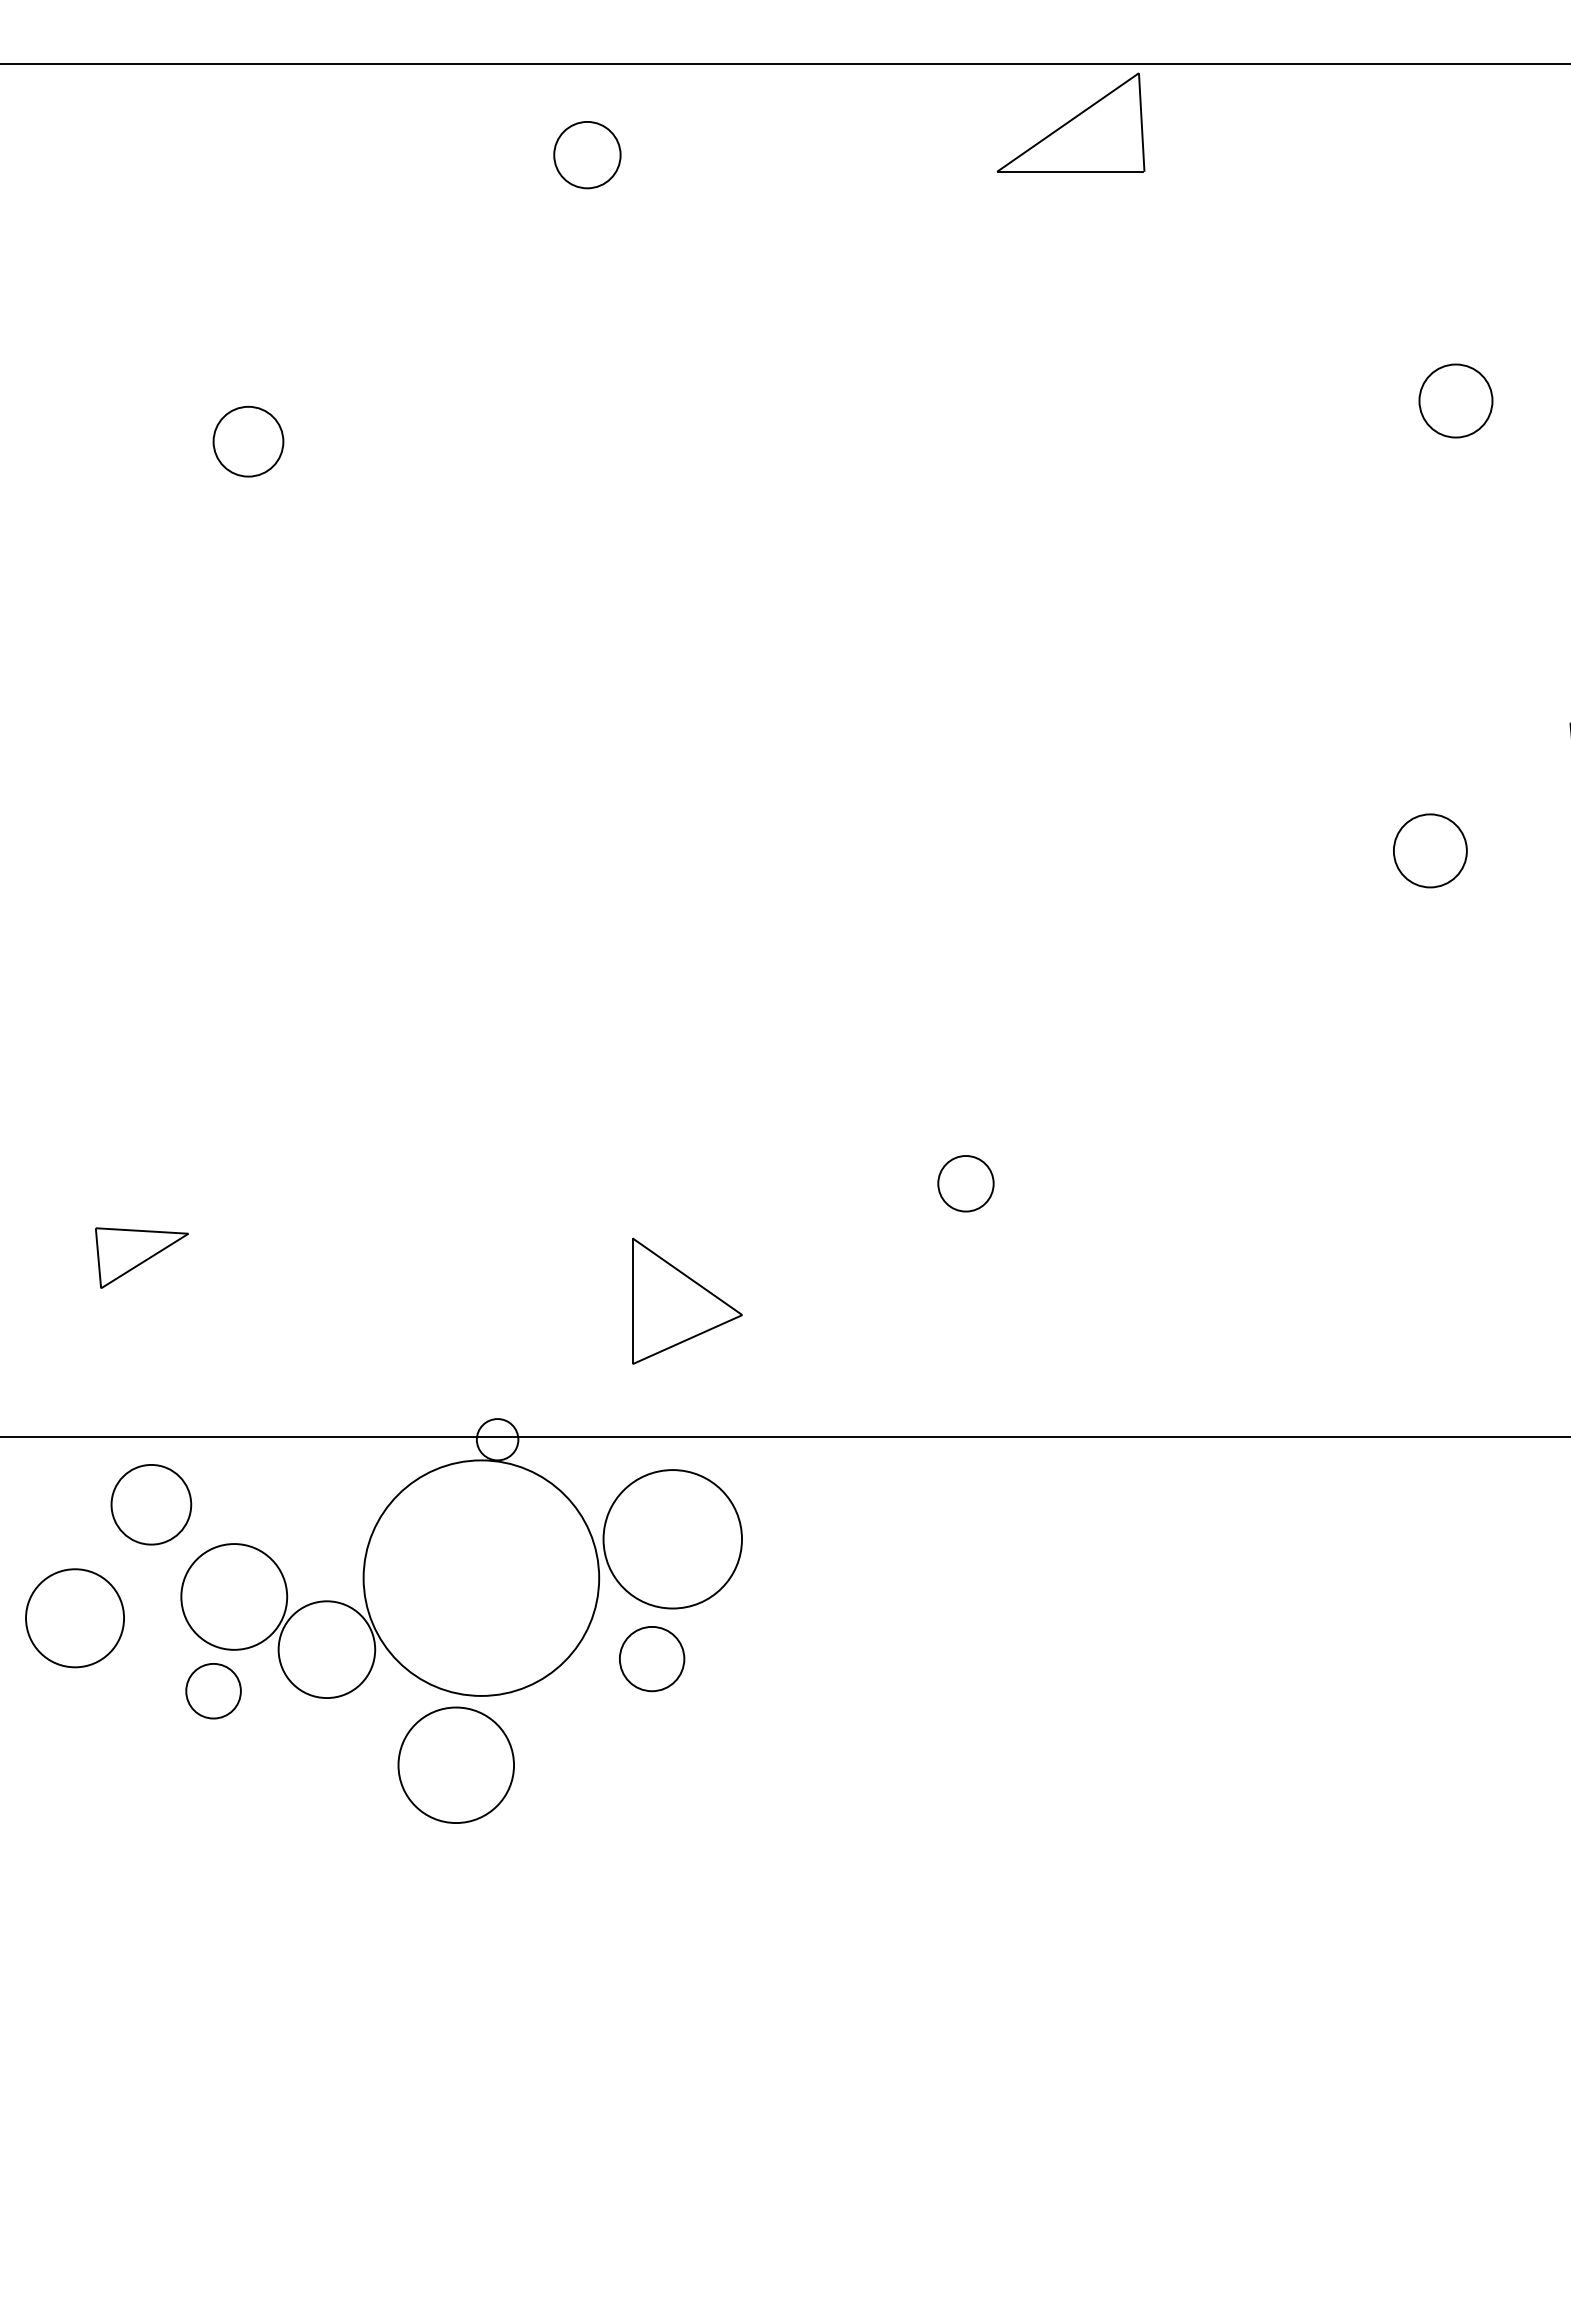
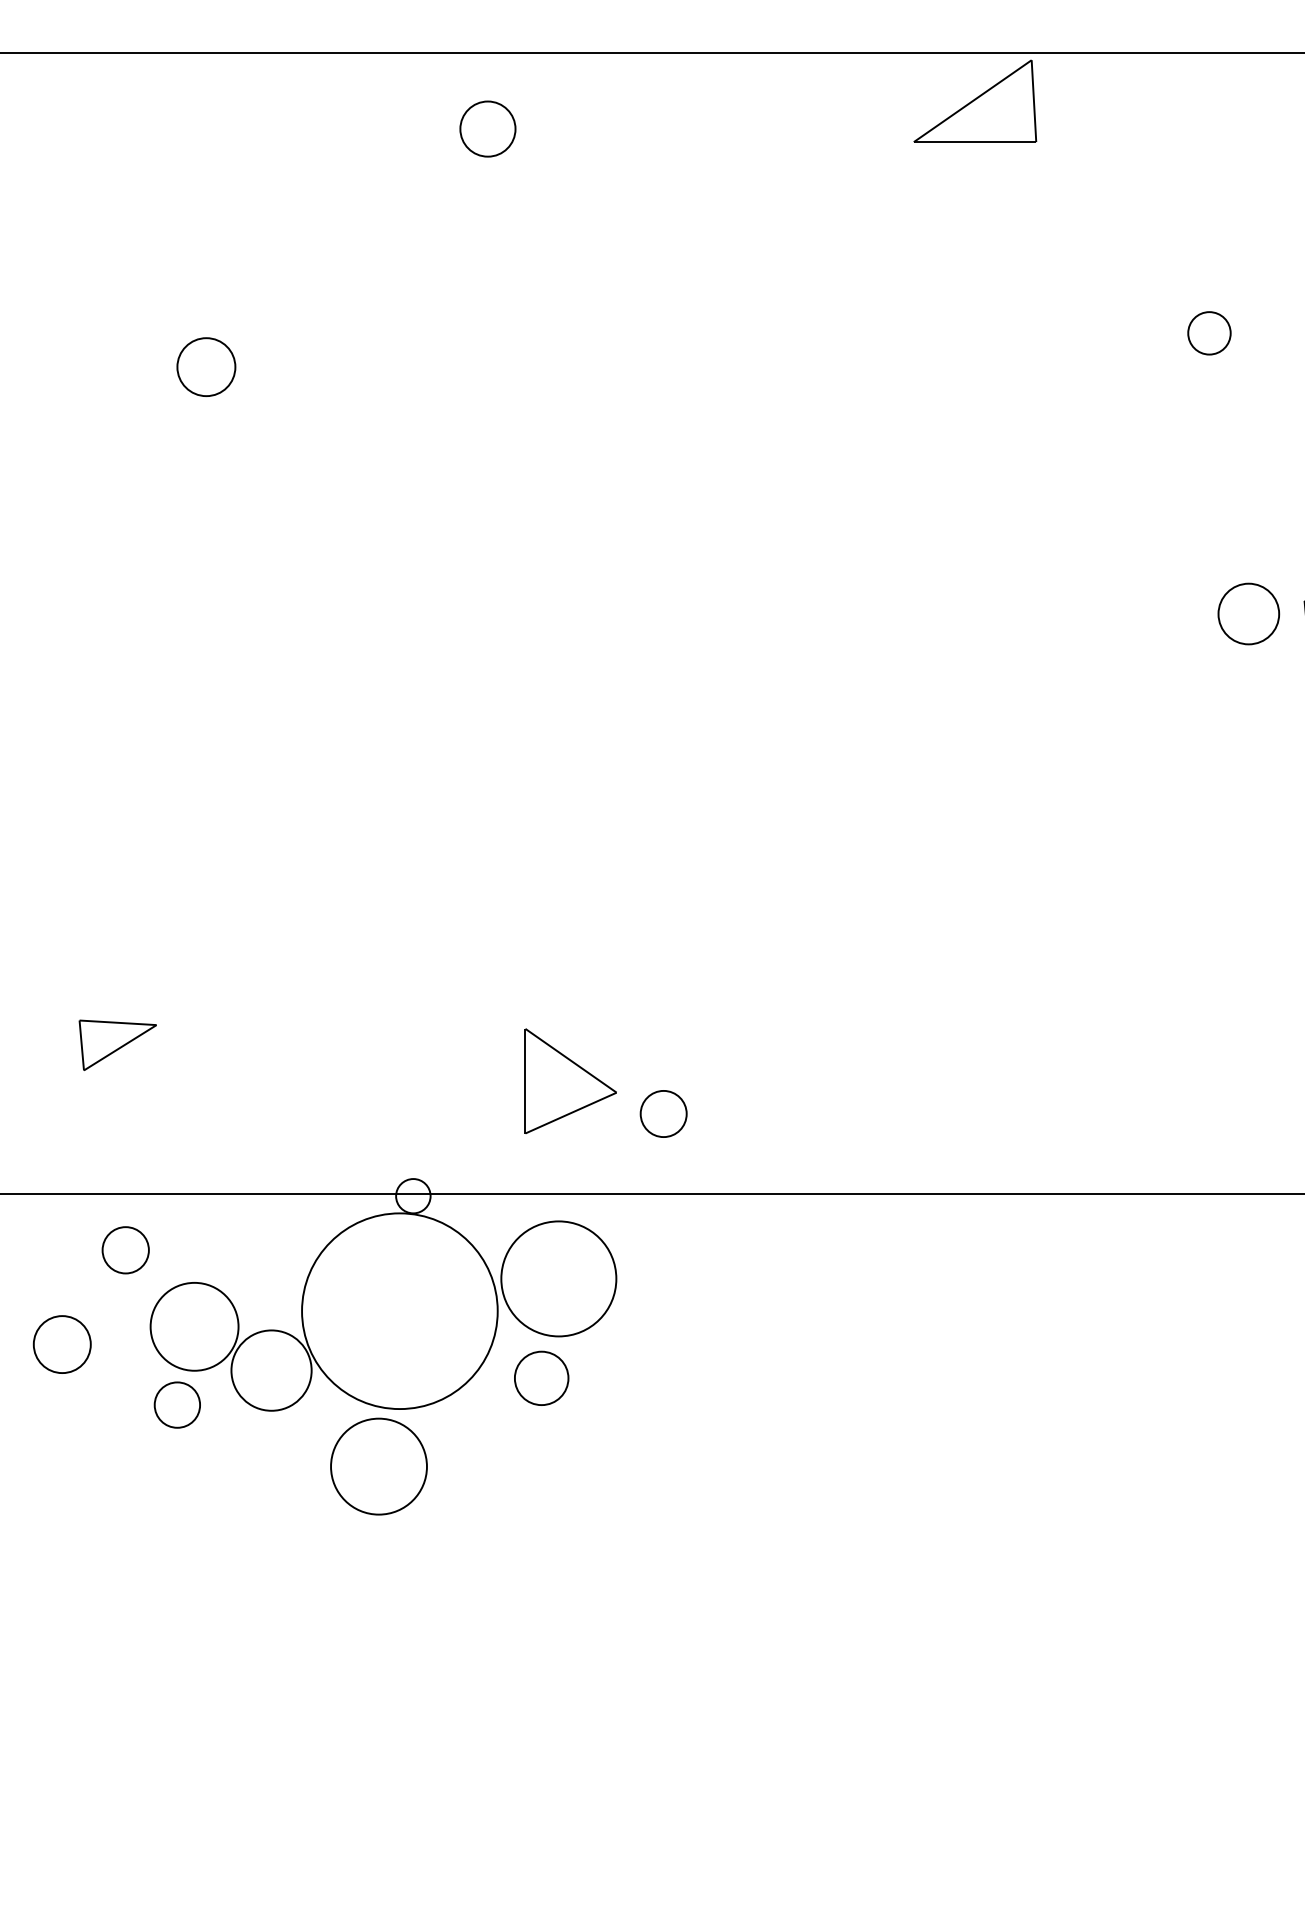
part: (1070, 122) -> (974, 101), moved
part: (1455, 400) -> (1209, 332), size x0.7
part: (1430, 850) -> (1248, 613), moved
part: (965, 1183) -> (663, 1113), moved
part: (151, 1504) -> (125, 1250), size x0.7
part: (74, 1618) -> (61, 1344), size x0.7

